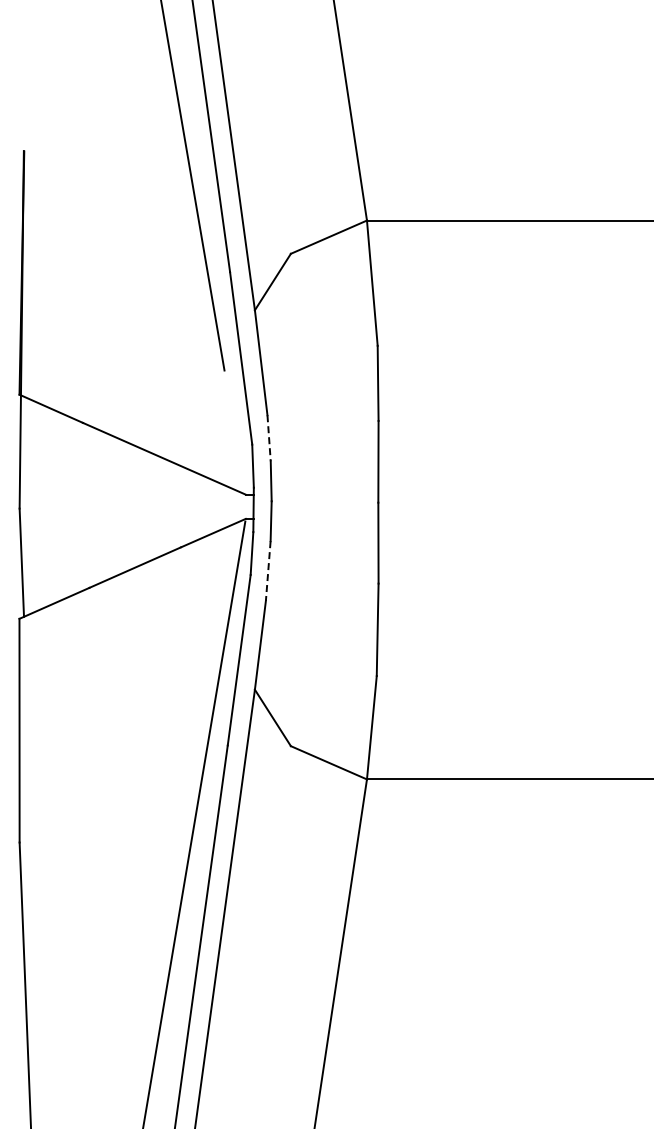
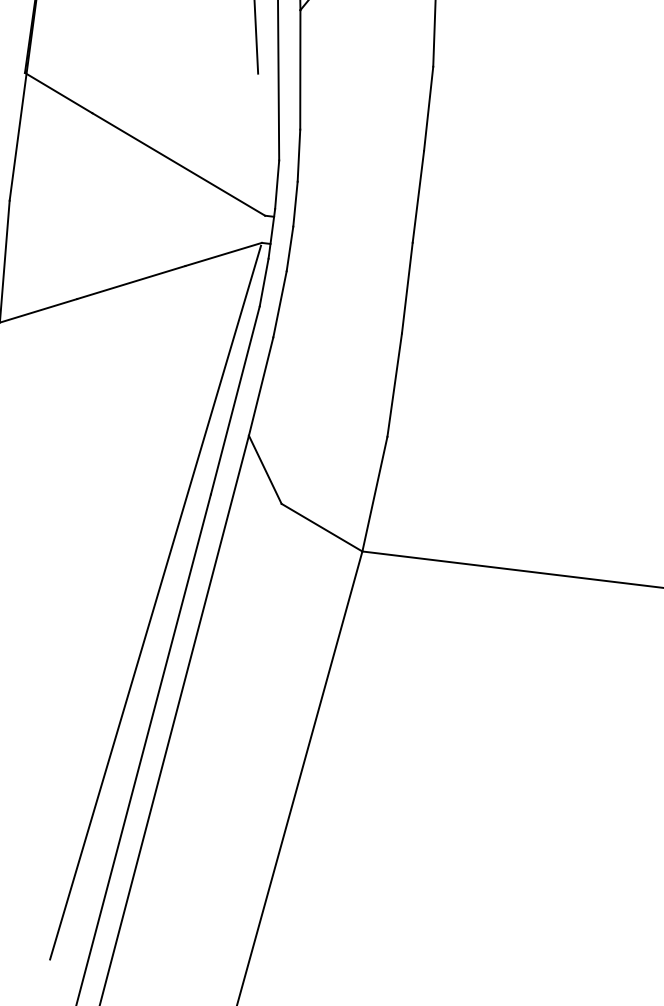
line: (269, 438) -> (299, 155), dashed -> solid
line: (268, 570) -> (280, 303), dashed -> solid

